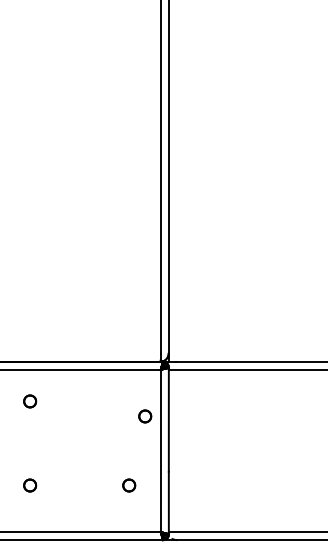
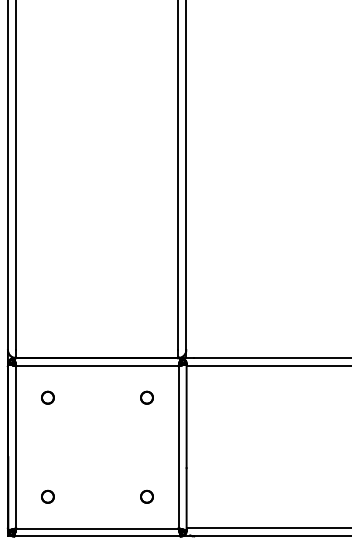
part: (144, 416) -> (146, 397), moved
part: (29, 485) -> (47, 496), moved
part: (128, 485) -> (146, 496), moved

